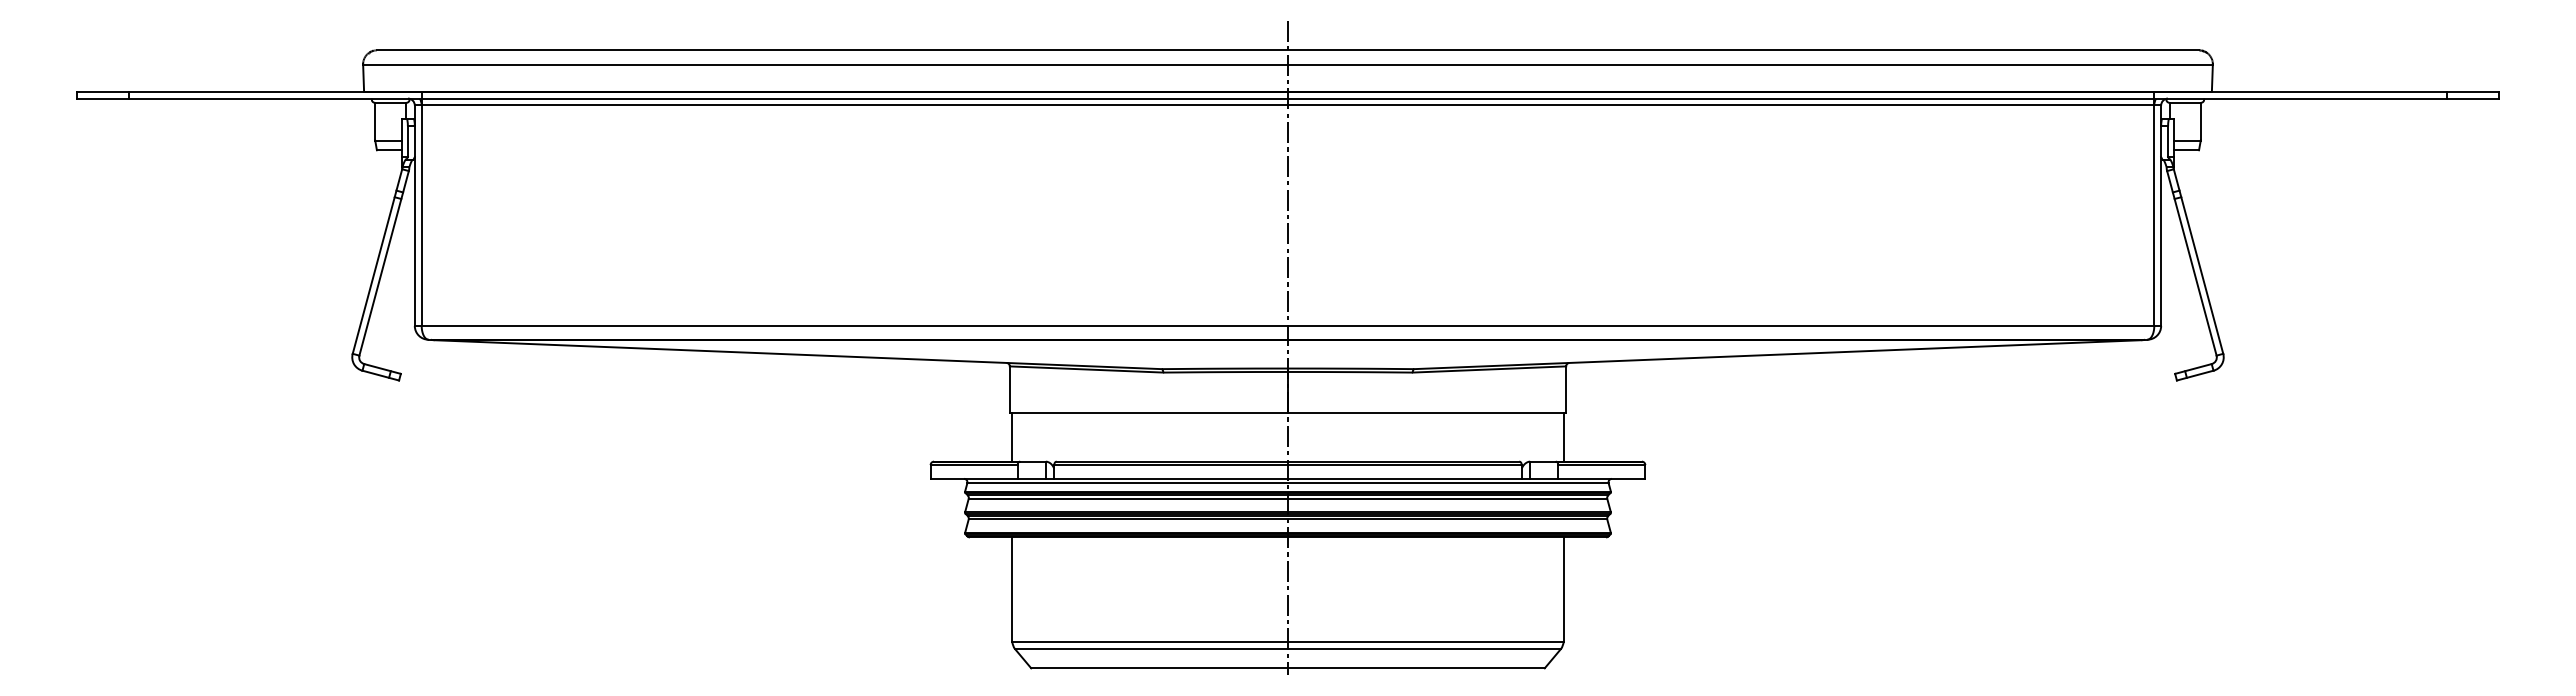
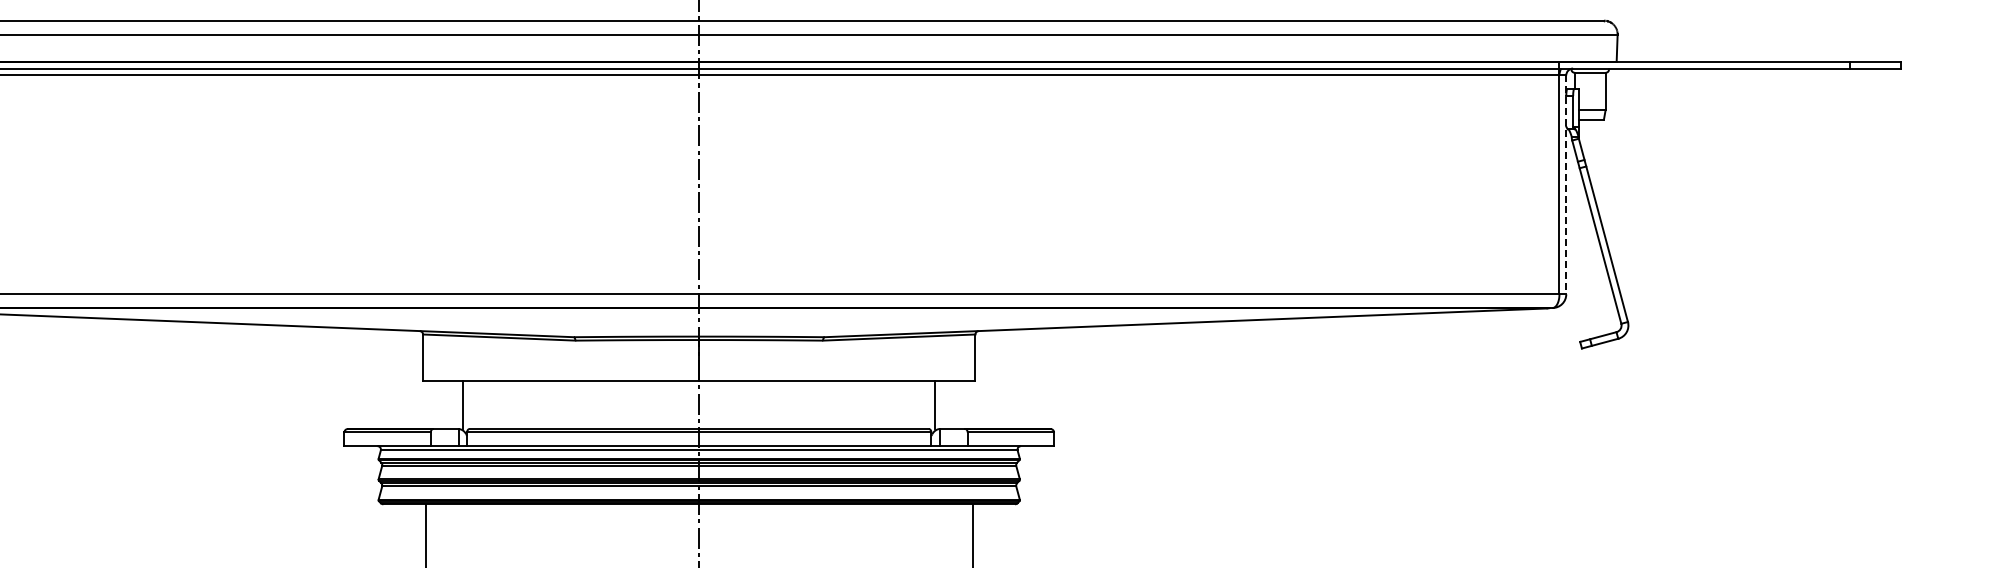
line: (2161, 216) -> (1566, 185), solid -> dashed
line: (1012, 437) -> (463, 405), moved
line: (1563, 437) -> (935, 405), moved

